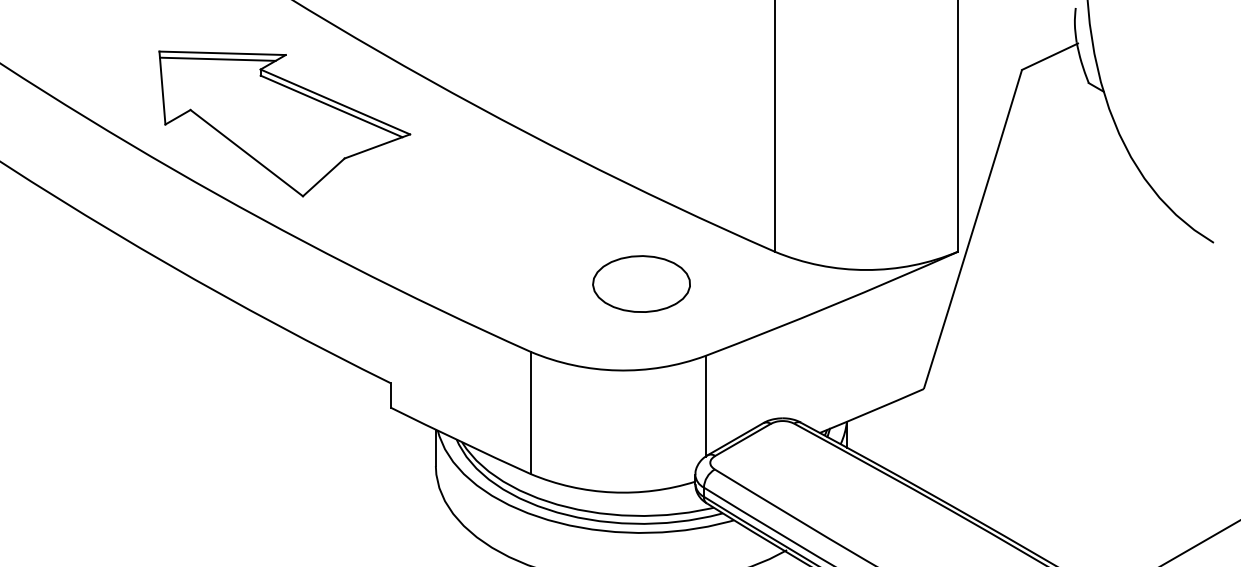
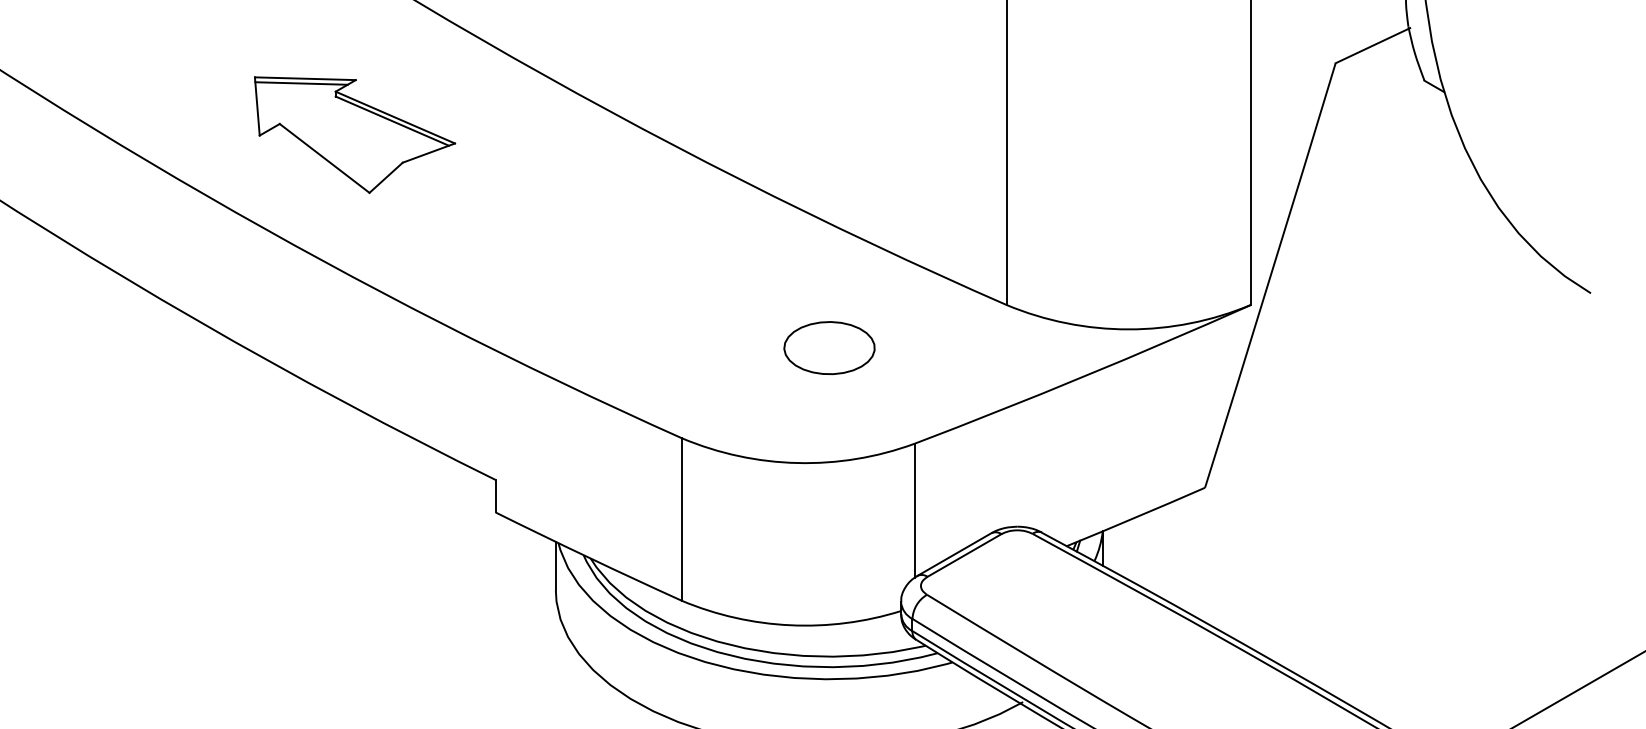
part: (284, 123) -> (354, 134), size x0.6
part: (641, 283) -> (829, 347), size x0.7

